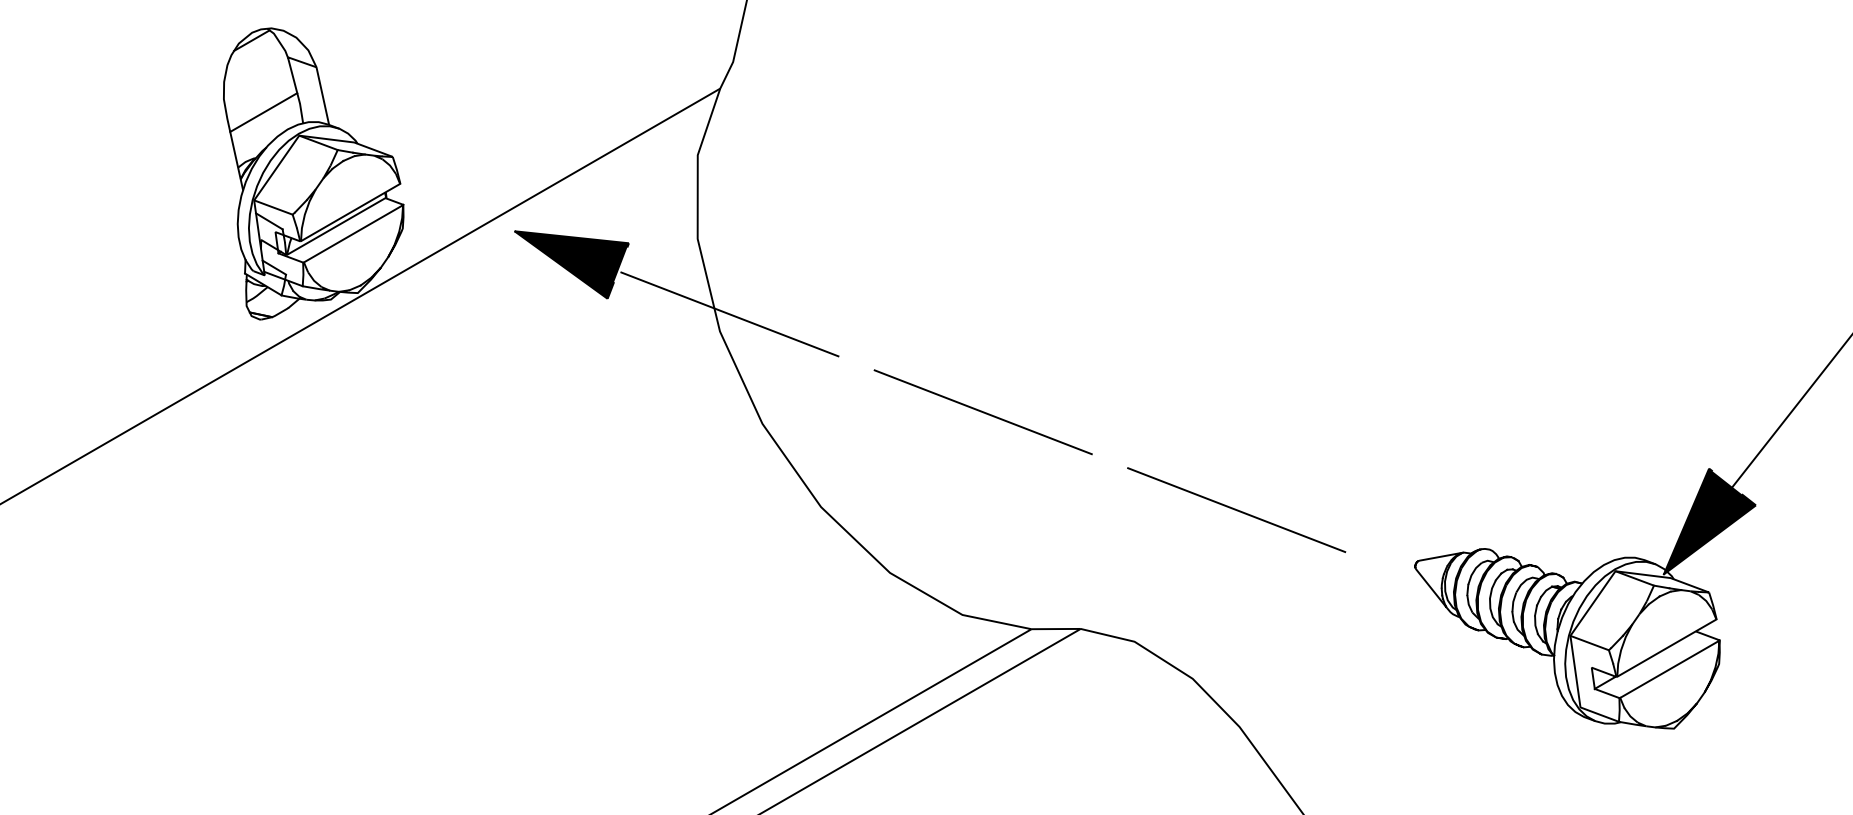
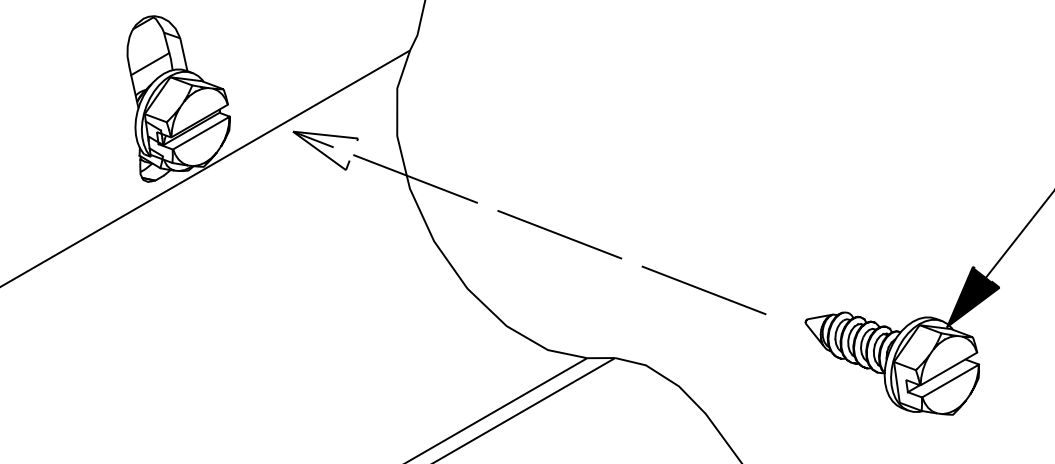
fill: (571, 264) -> (325, 150), removed

